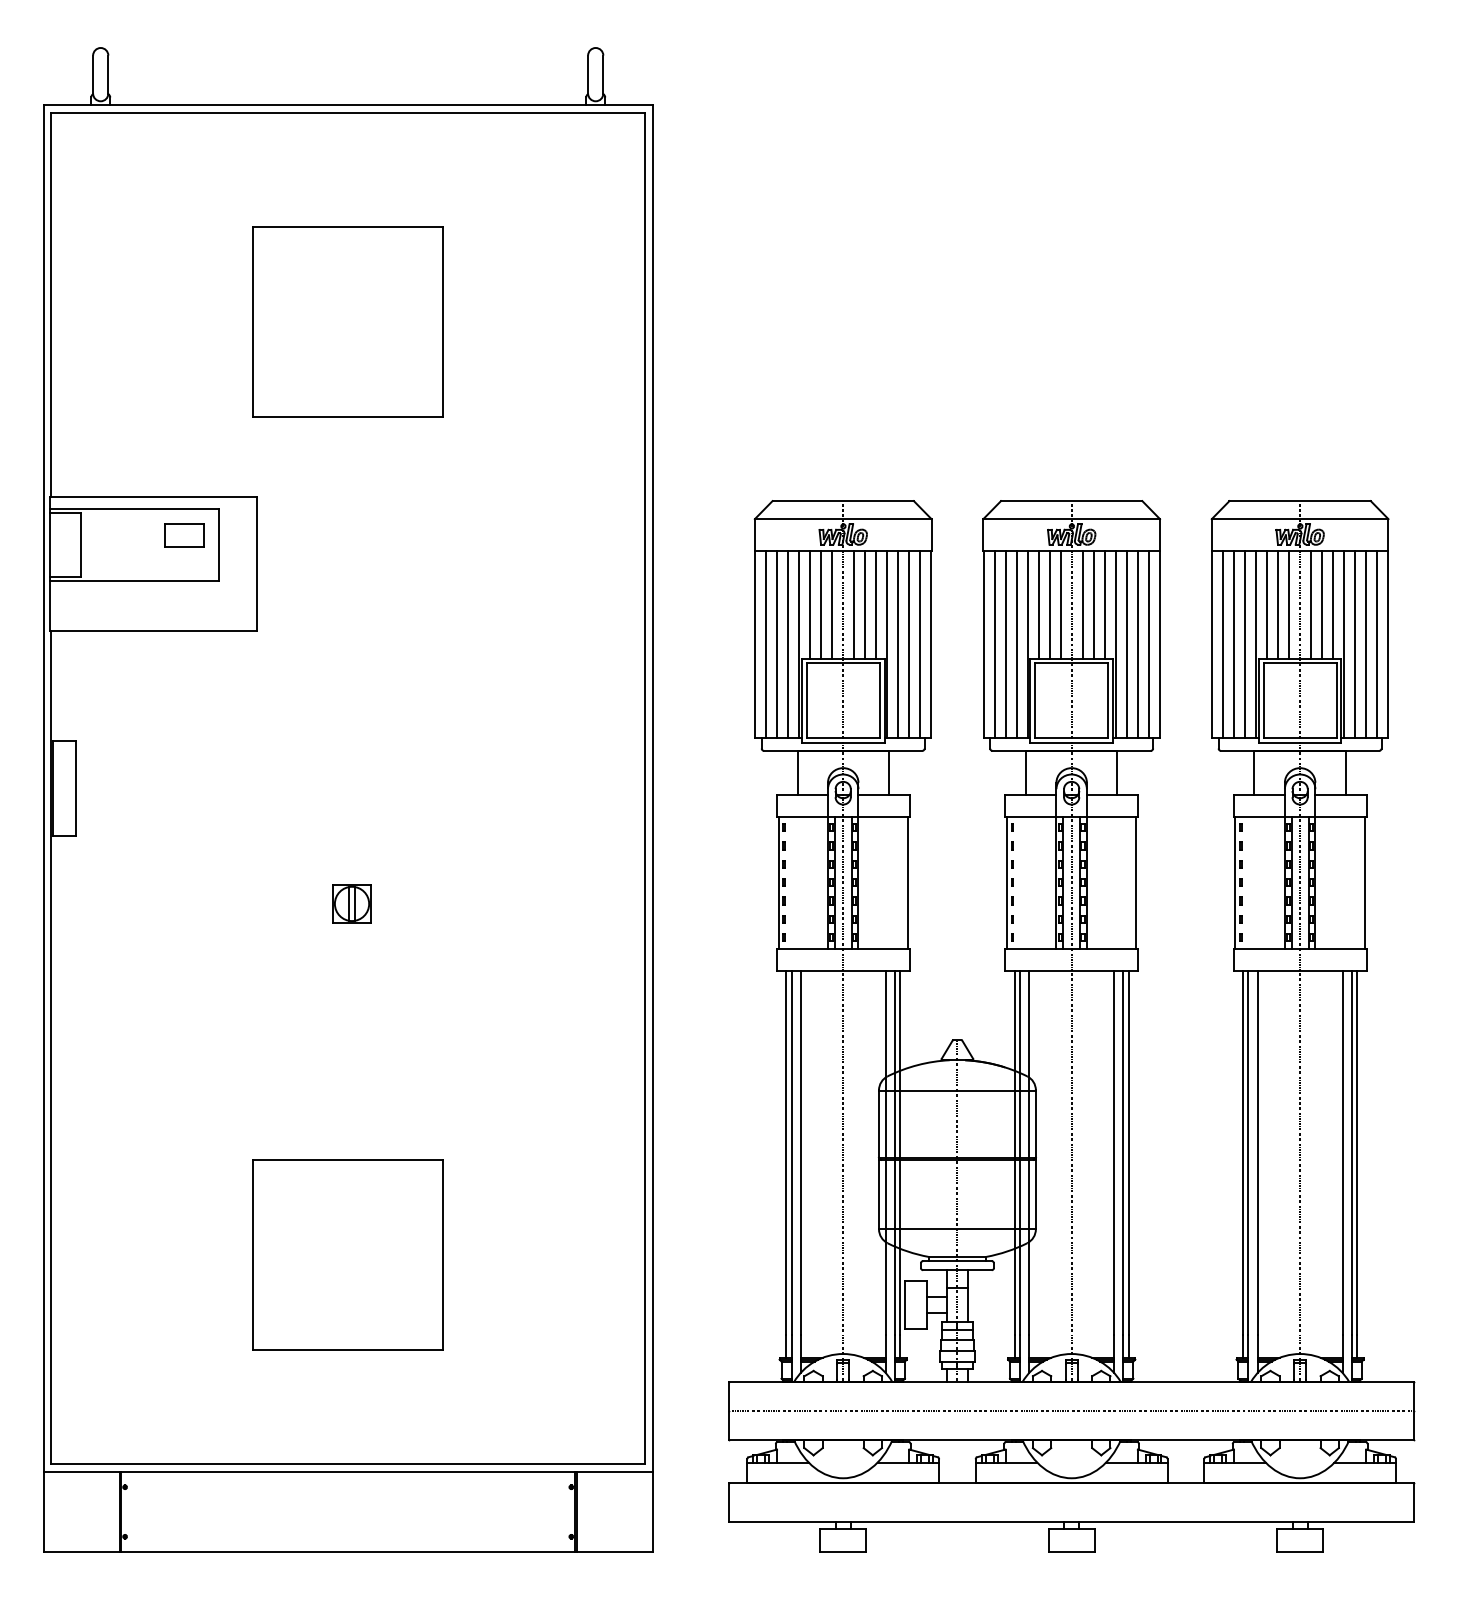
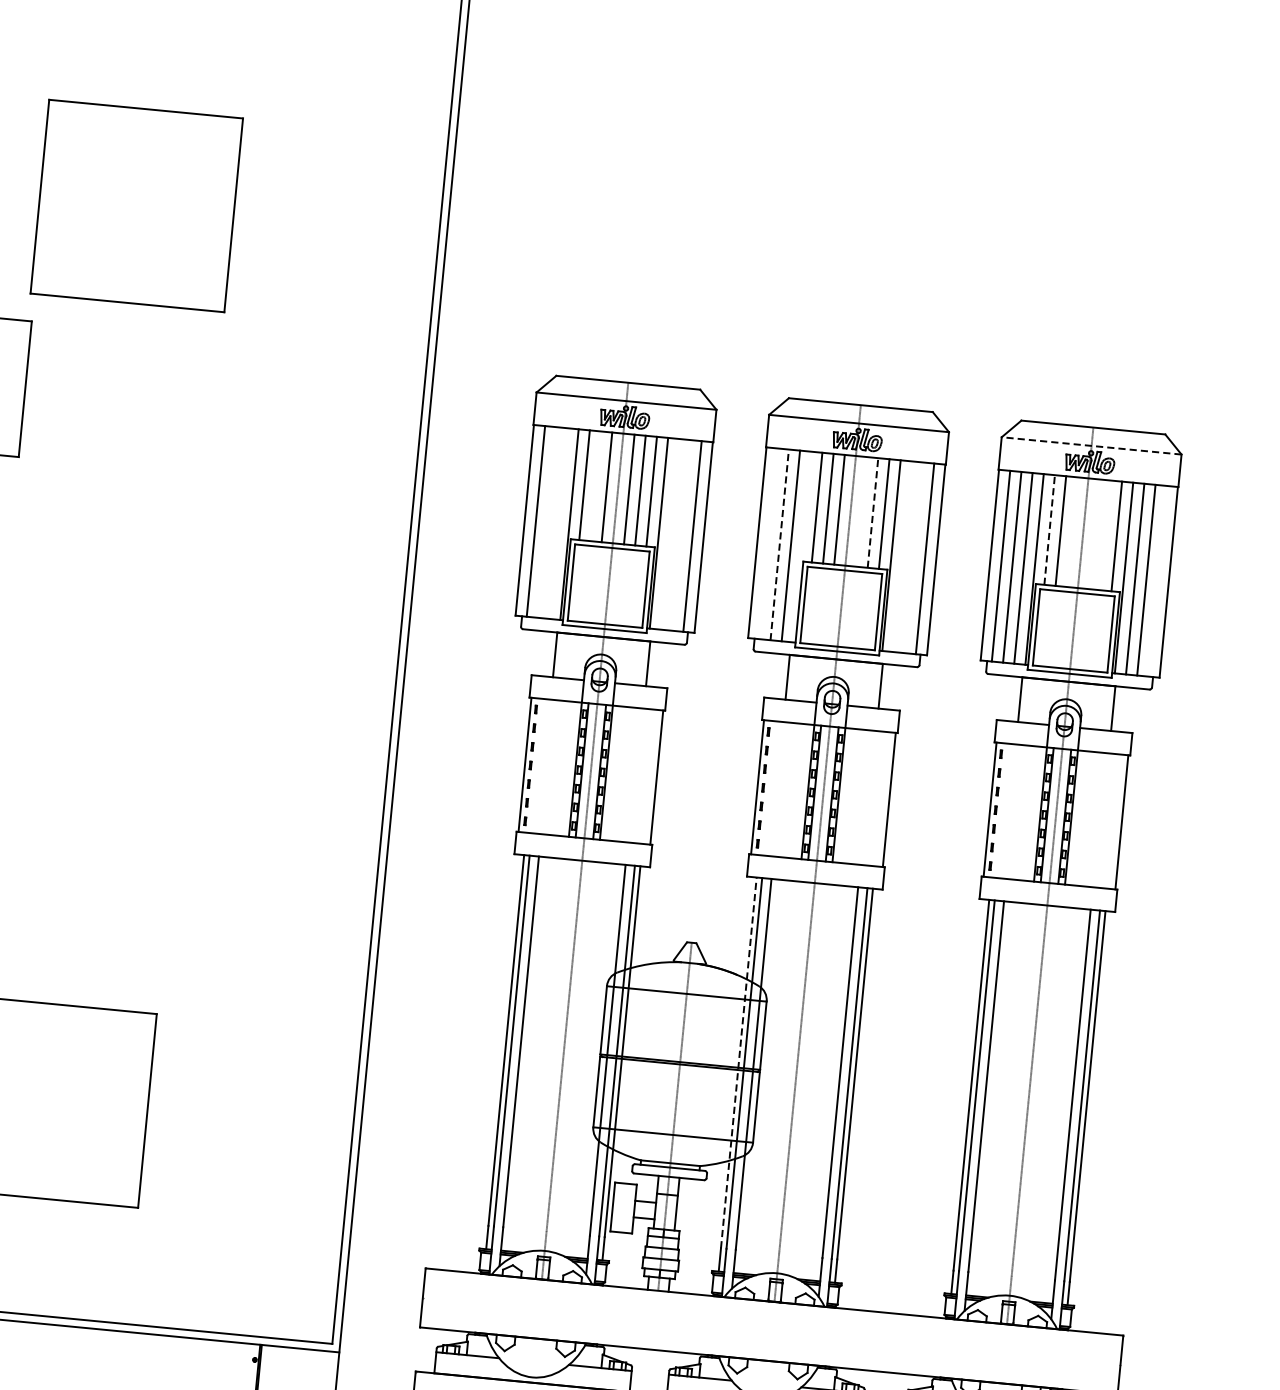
part: (347, 321) -> (136, 205), moved
line: (1299, 519) -> (1090, 446), solid -> dashed
line: (821, 604) -> (596, 485), removed
line: (1082, 604) -> (861, 511), removed
line: (1093, 604) -> (872, 512), solid -> dashed
line: (1267, 604) -> (1050, 529), solid -> dashed
line: (1289, 604) -> (1072, 531), removed
line: (1311, 604) -> (1094, 533), removed
line: (1322, 604) -> (1106, 534), removed
line: (777, 644) -> (547, 522), removed
line: (788, 644) -> (558, 523), removed
line: (898, 644) -> (670, 534), removed
line: (909, 644) -> (681, 535), removed
line: (994, 644) -> (768, 543), removed
line: (1005, 644) -> (779, 544), solid -> dashed
line: (1027, 644) -> (801, 546), removed
line: (1126, 644) -> (902, 556), removed
line: (1137, 644) -> (913, 557), removed
line: (1377, 644) -> (1158, 581), removed
part: (351, 903) -> (88, 744), removed
line: (1014, 1152) -> (738, 1062), solid -> dashed
line: (1071, 1411) -> (771, 1331), removed

